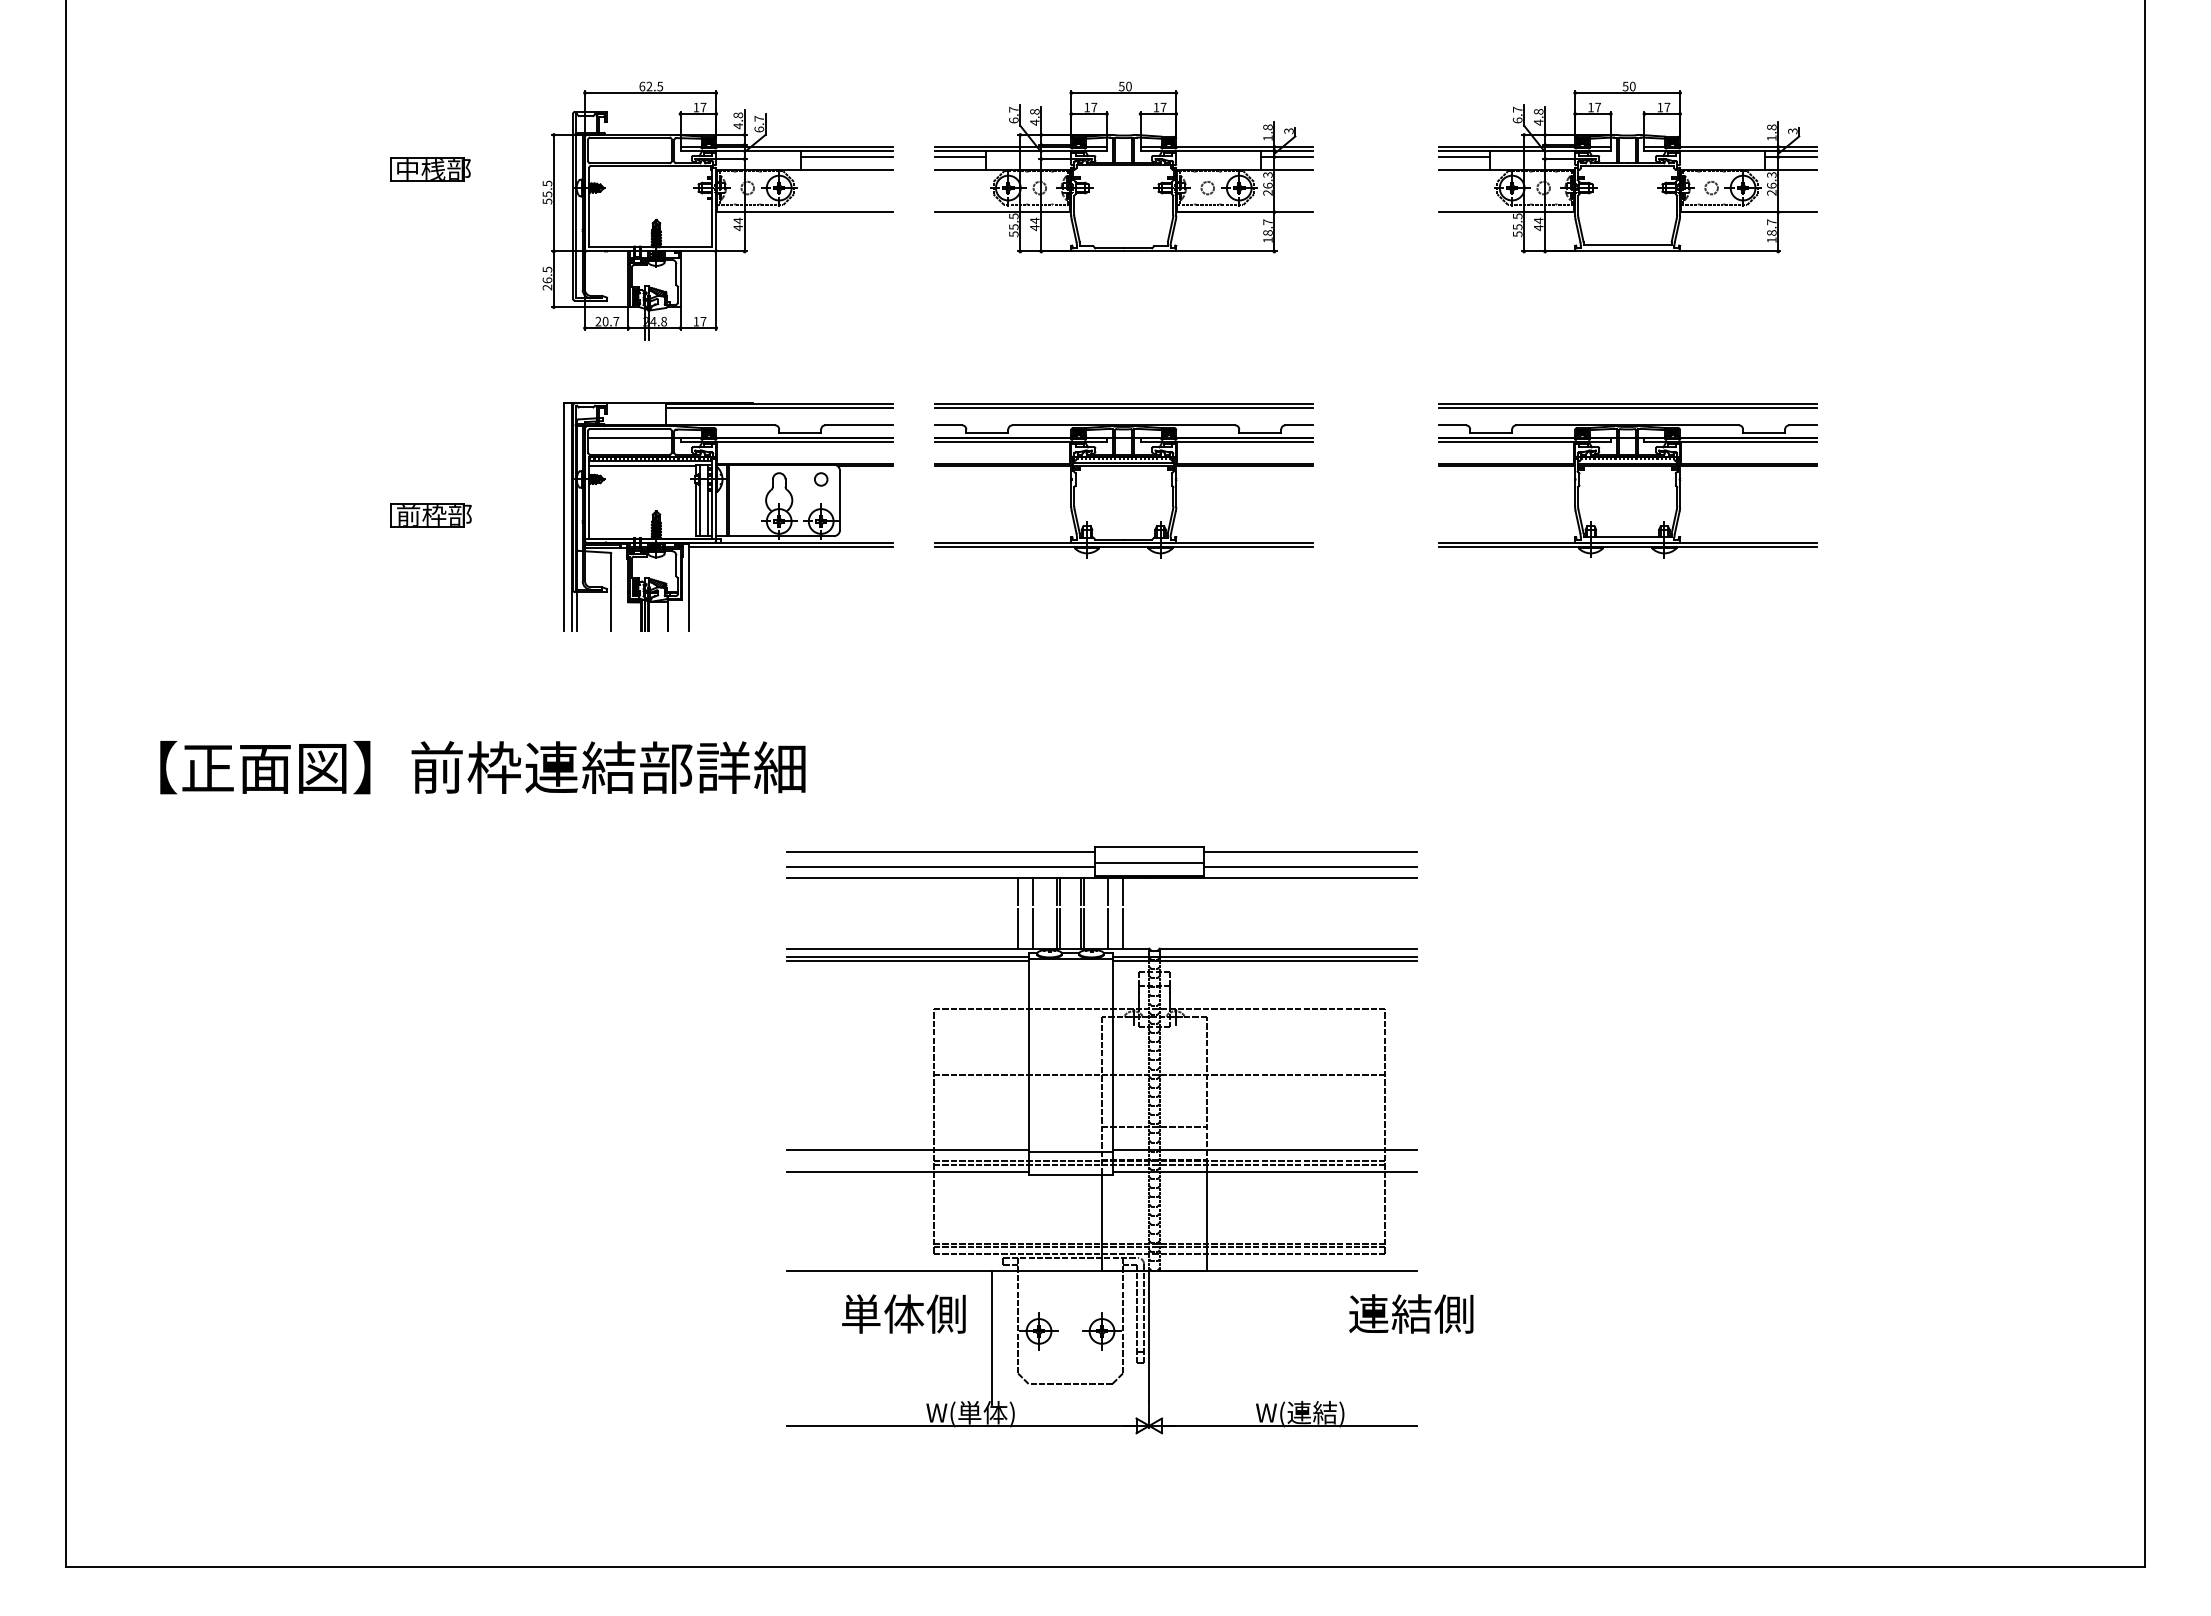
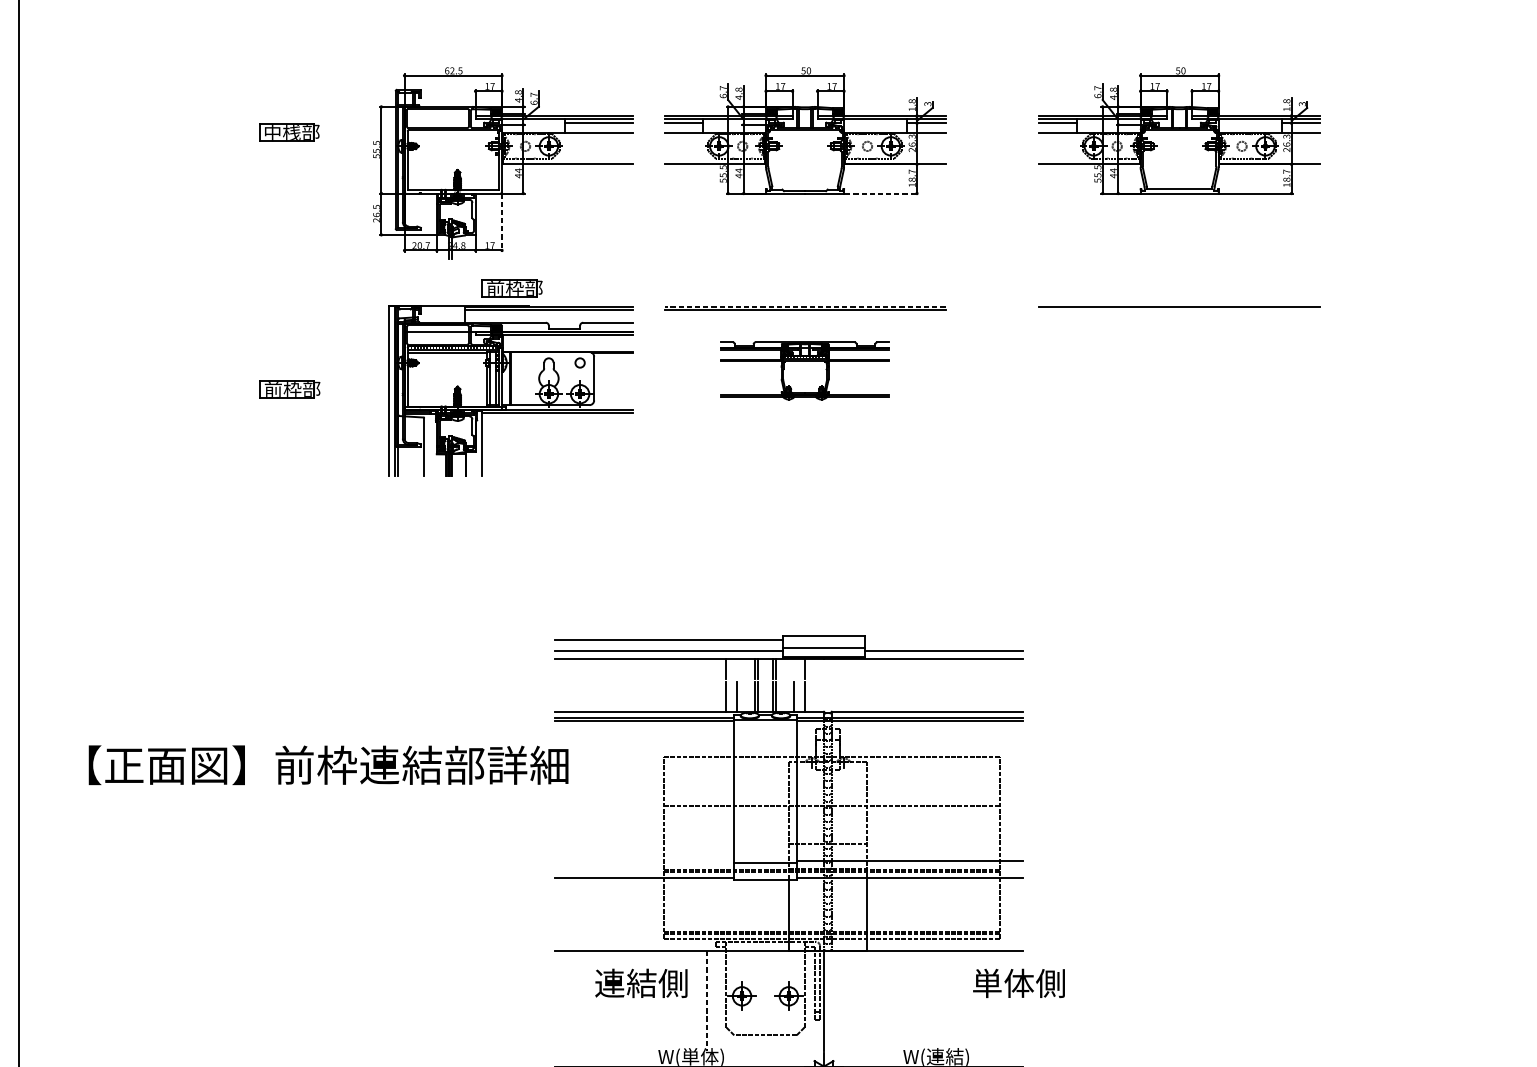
line: (1227, 251) -> (882, 193), solid -> dashed
line: (716, 291) -> (502, 223), solid -> dashed
part: (729, 379) -> (511, 288), added
line: (1123, 403) -> (804, 306), solid -> dashed
line: (1627, 407) -> (1179, 309), removed
part: (1123, 491) -> (804, 371), size x0.6
part: (1627, 491) -> (1179, 371), removed
text: (482, 767) -> (328, 765), moved
line: (1309, 852) -> (943, 640), removed
line: (1032, 891) -> (737, 669), removed
line: (1108, 891) -> (793, 669), removed
line: (907, 1149) -> (644, 861), removed
text: (882, 1313) -> (625, 983), 単体側 -> 連結側
text: (1390, 1313) -> (1003, 983), 連結側 -> 単体側
line: (991, 1338) -> (706, 1001), solid -> dashed

